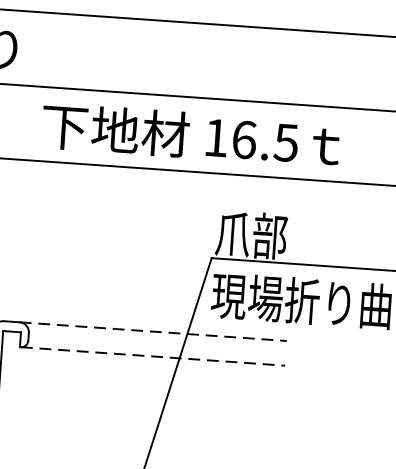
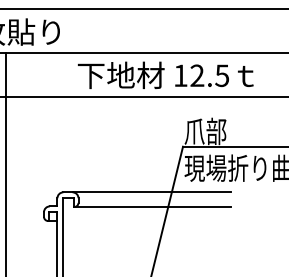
text: (244, 139) -> (197, 75), 16.5 -> 12.5
line: (154, 331) -> (152, 192), dashed -> solid
line: (154, 355) -> (153, 206), dashed -> solid

